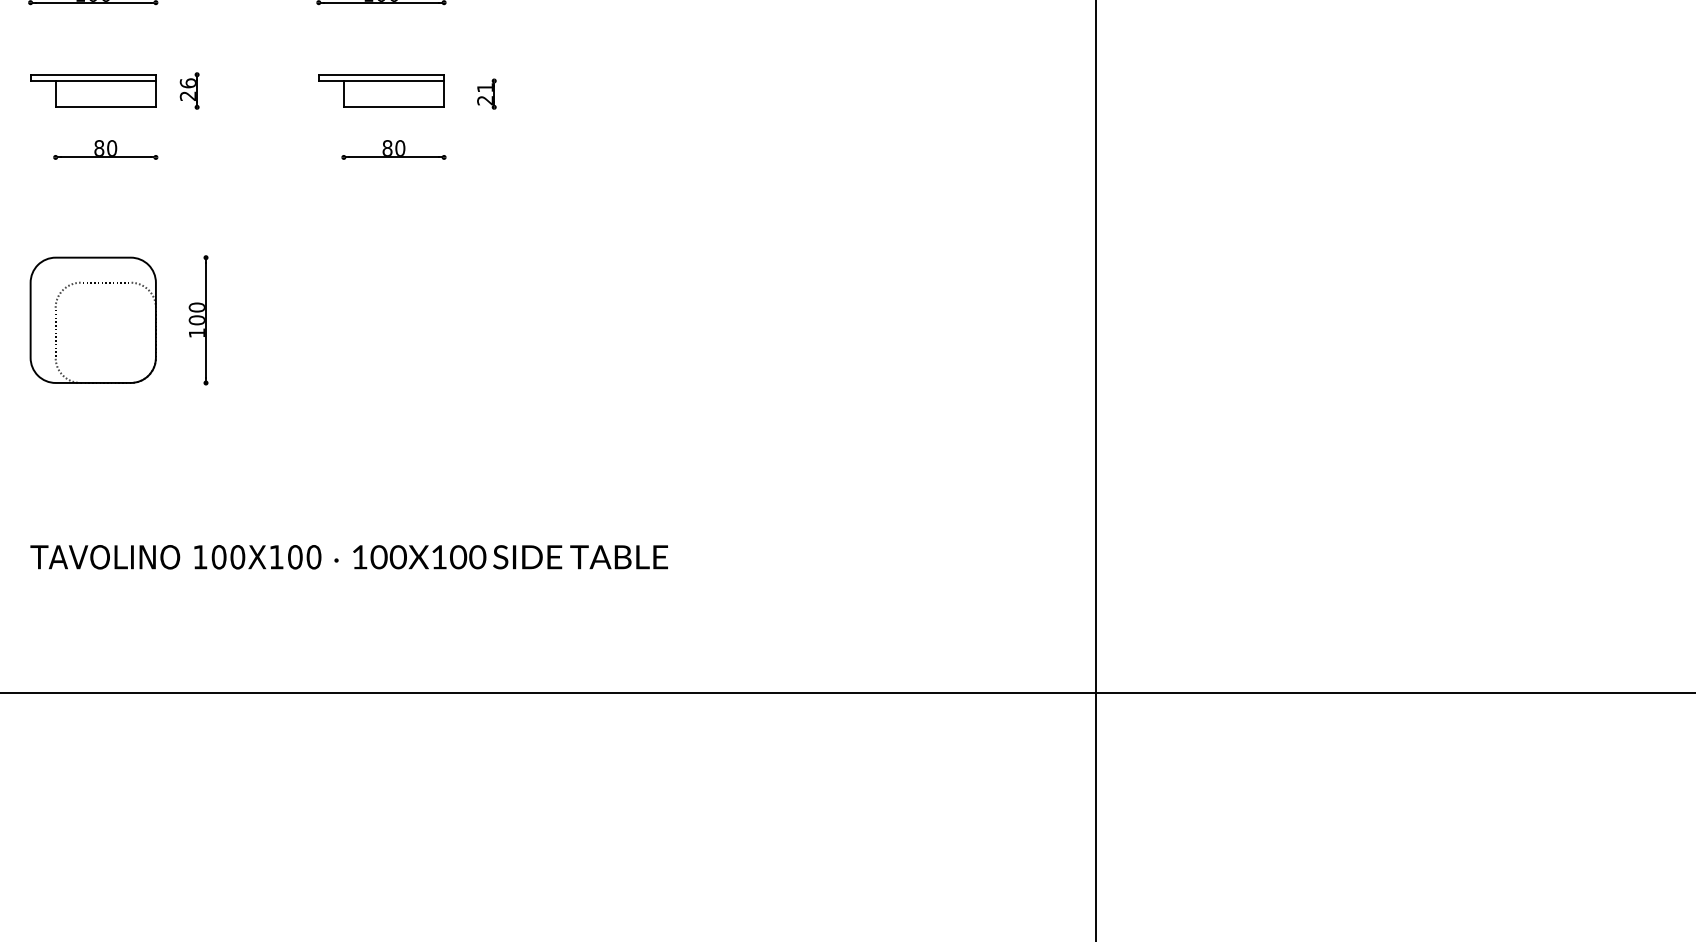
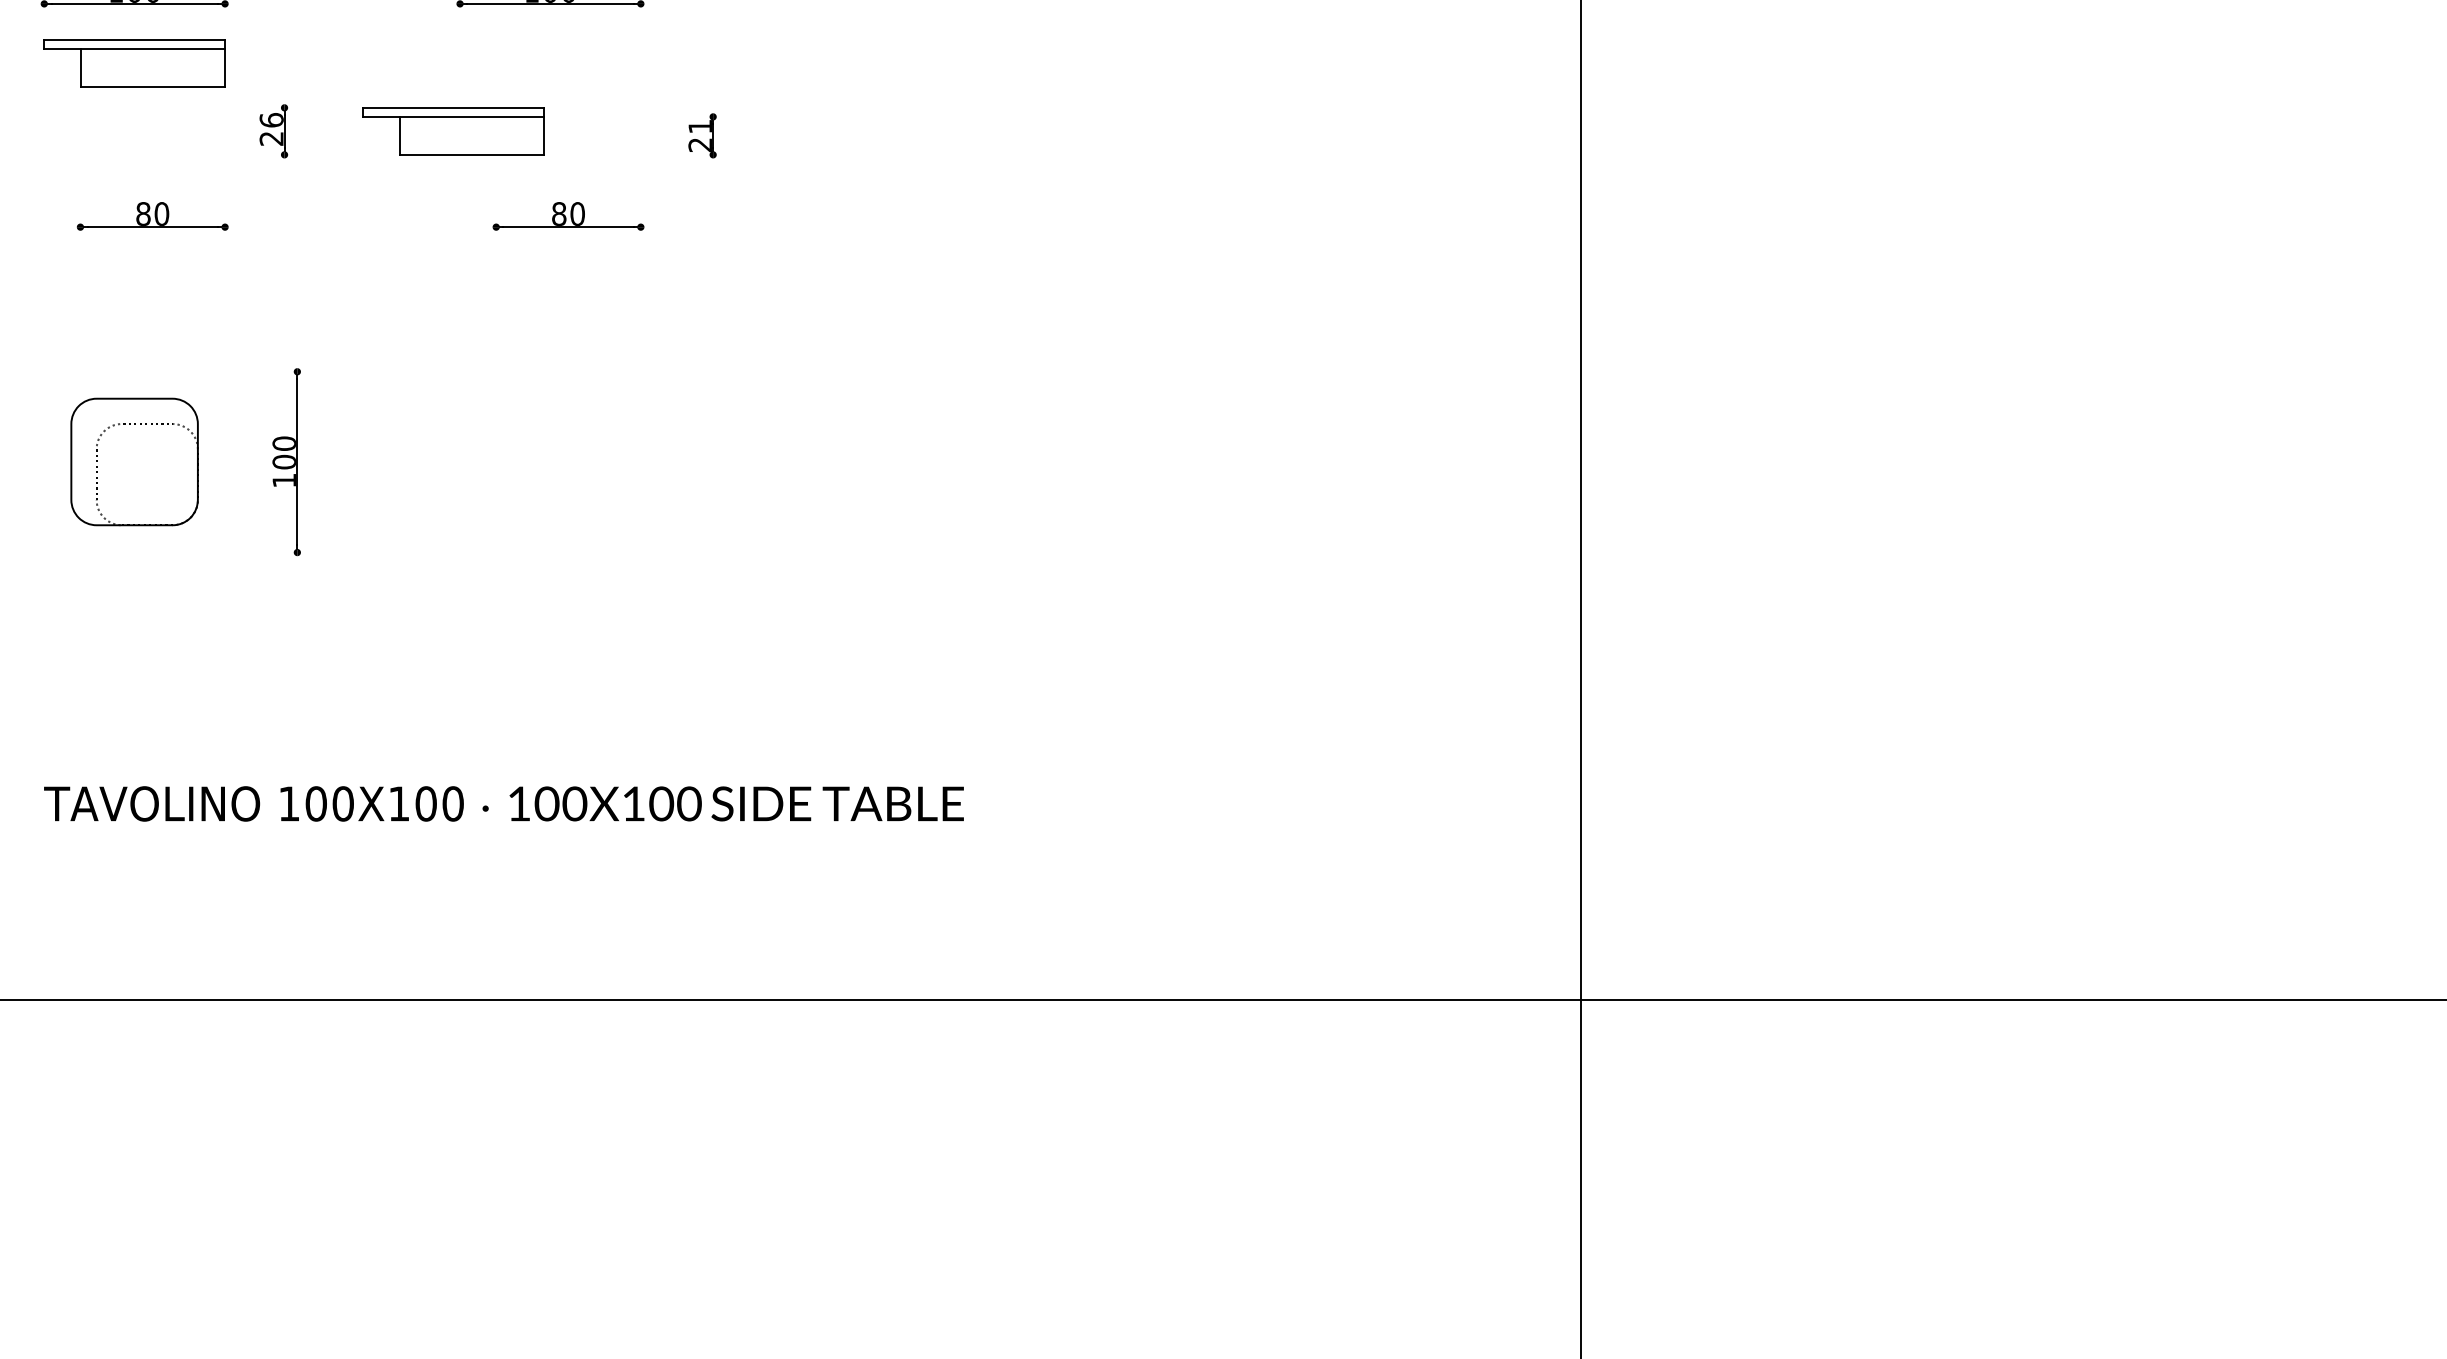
part: (93, 90) -> (135, 62), moved
part: (381, 90) -> (453, 130), moved
part: (92, 319) -> (133, 460), size x0.7

